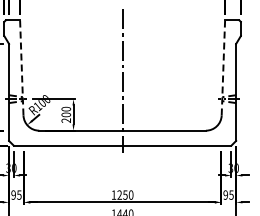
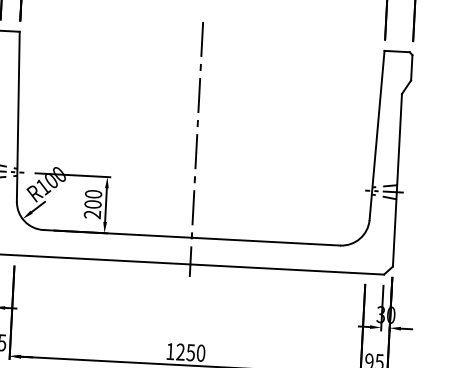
line: (21, 67) -> (17, 115), dashed -> solid
line: (223, 67) -> (377, 134), dashed -> solid

